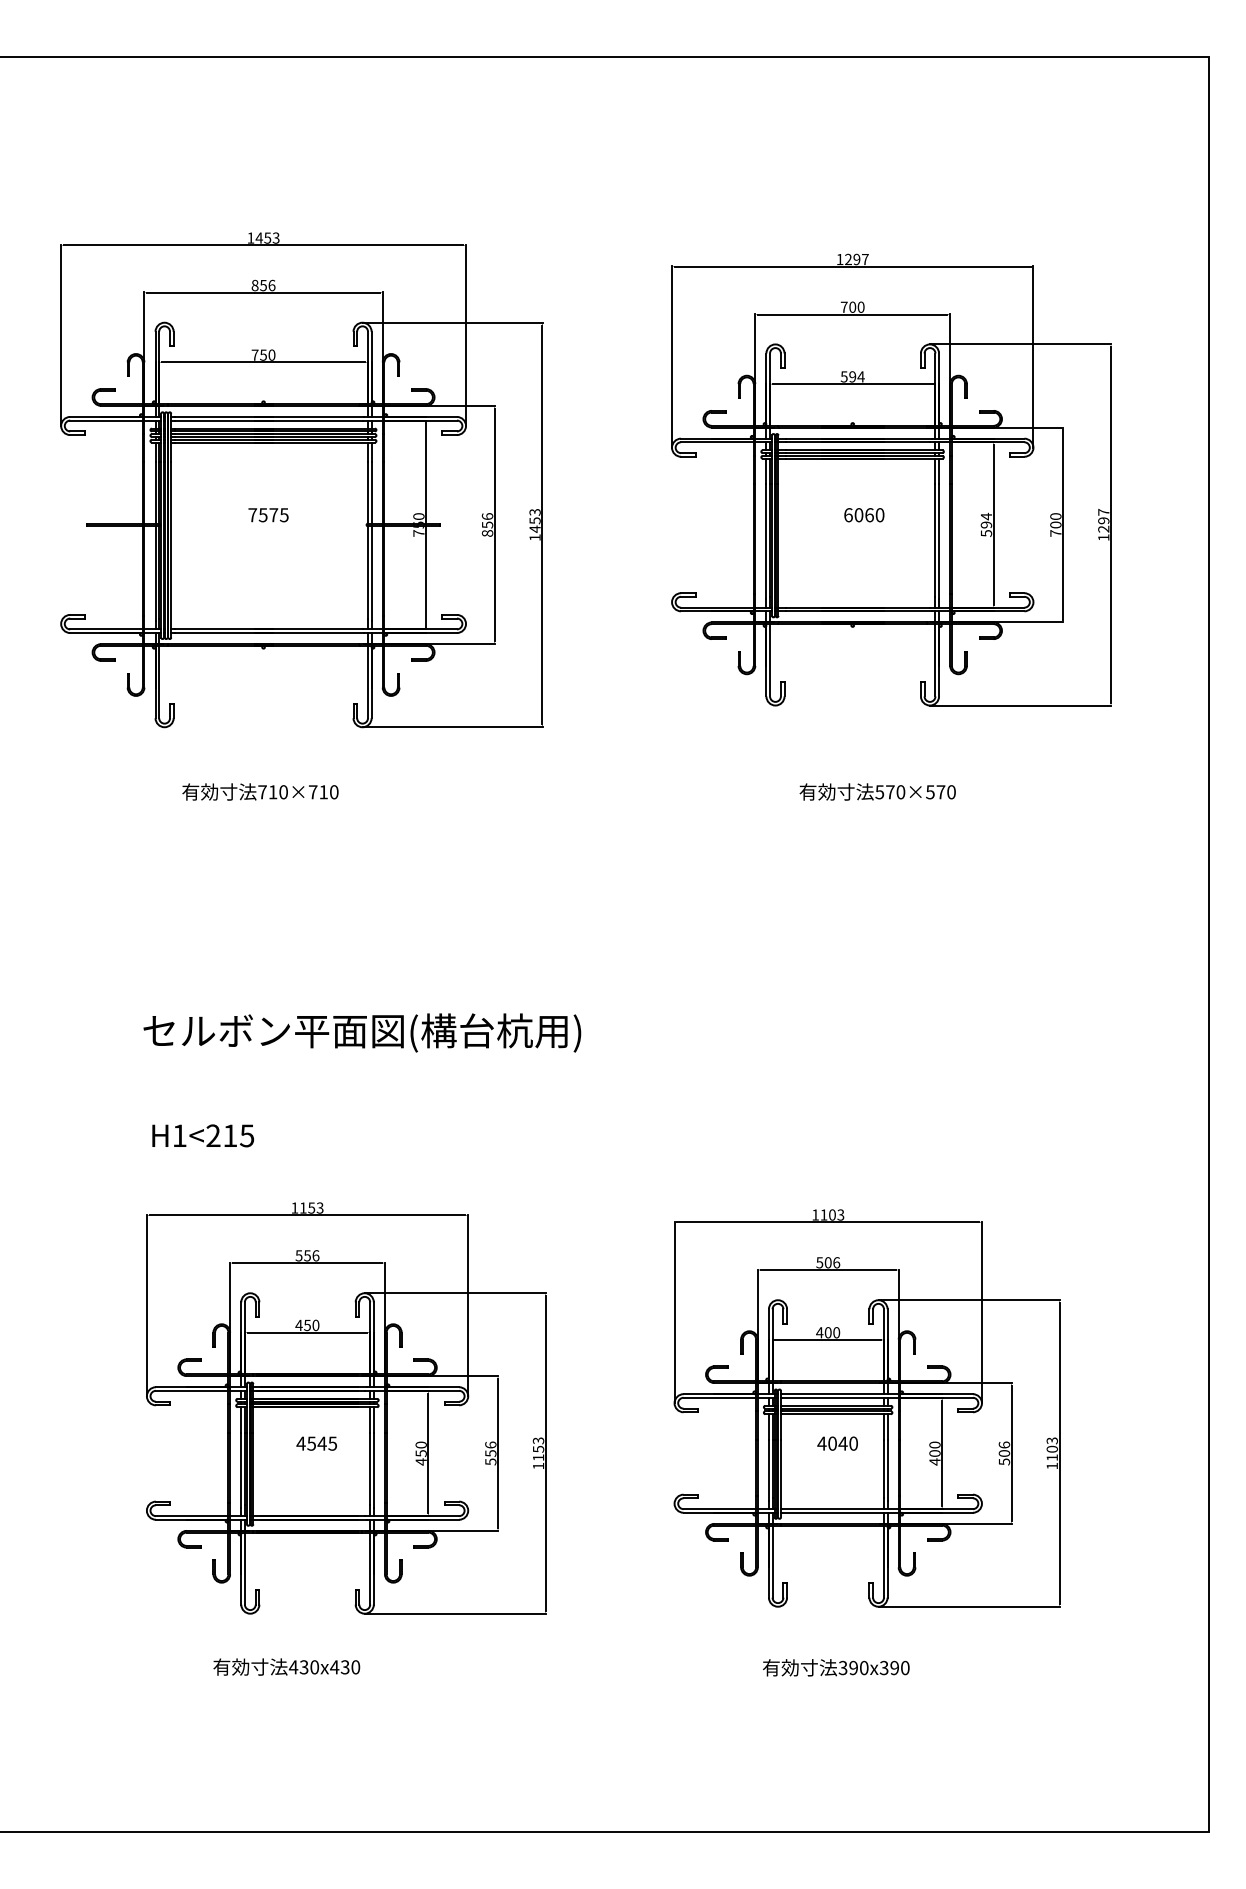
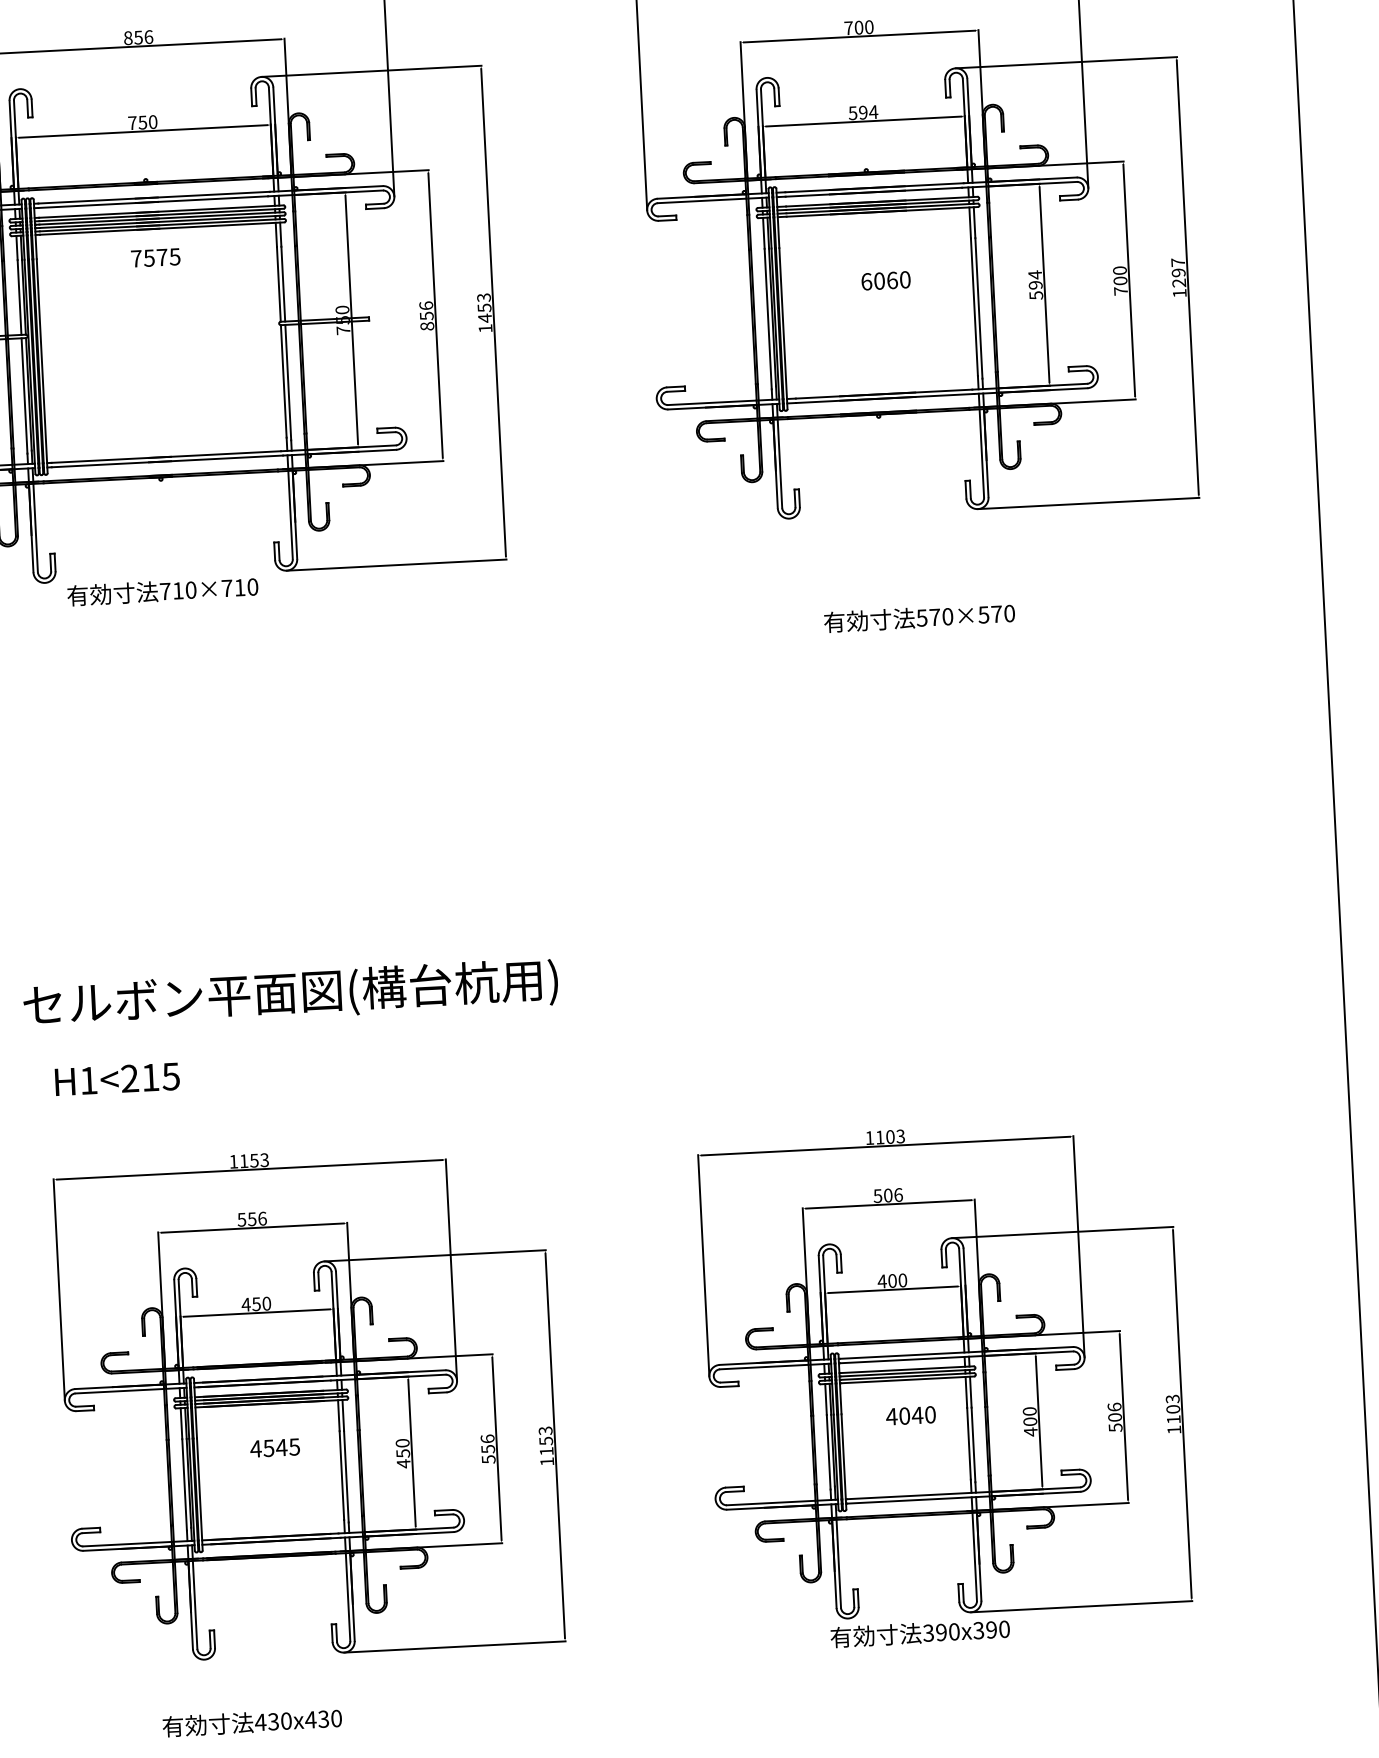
text: (268, 515) -> (155, 258), moved
text: (260, 791) -> (162, 590), moved
text: (362, 1032) -> (290, 994), moved
text: (836, 1667) -> (920, 1632), moved

